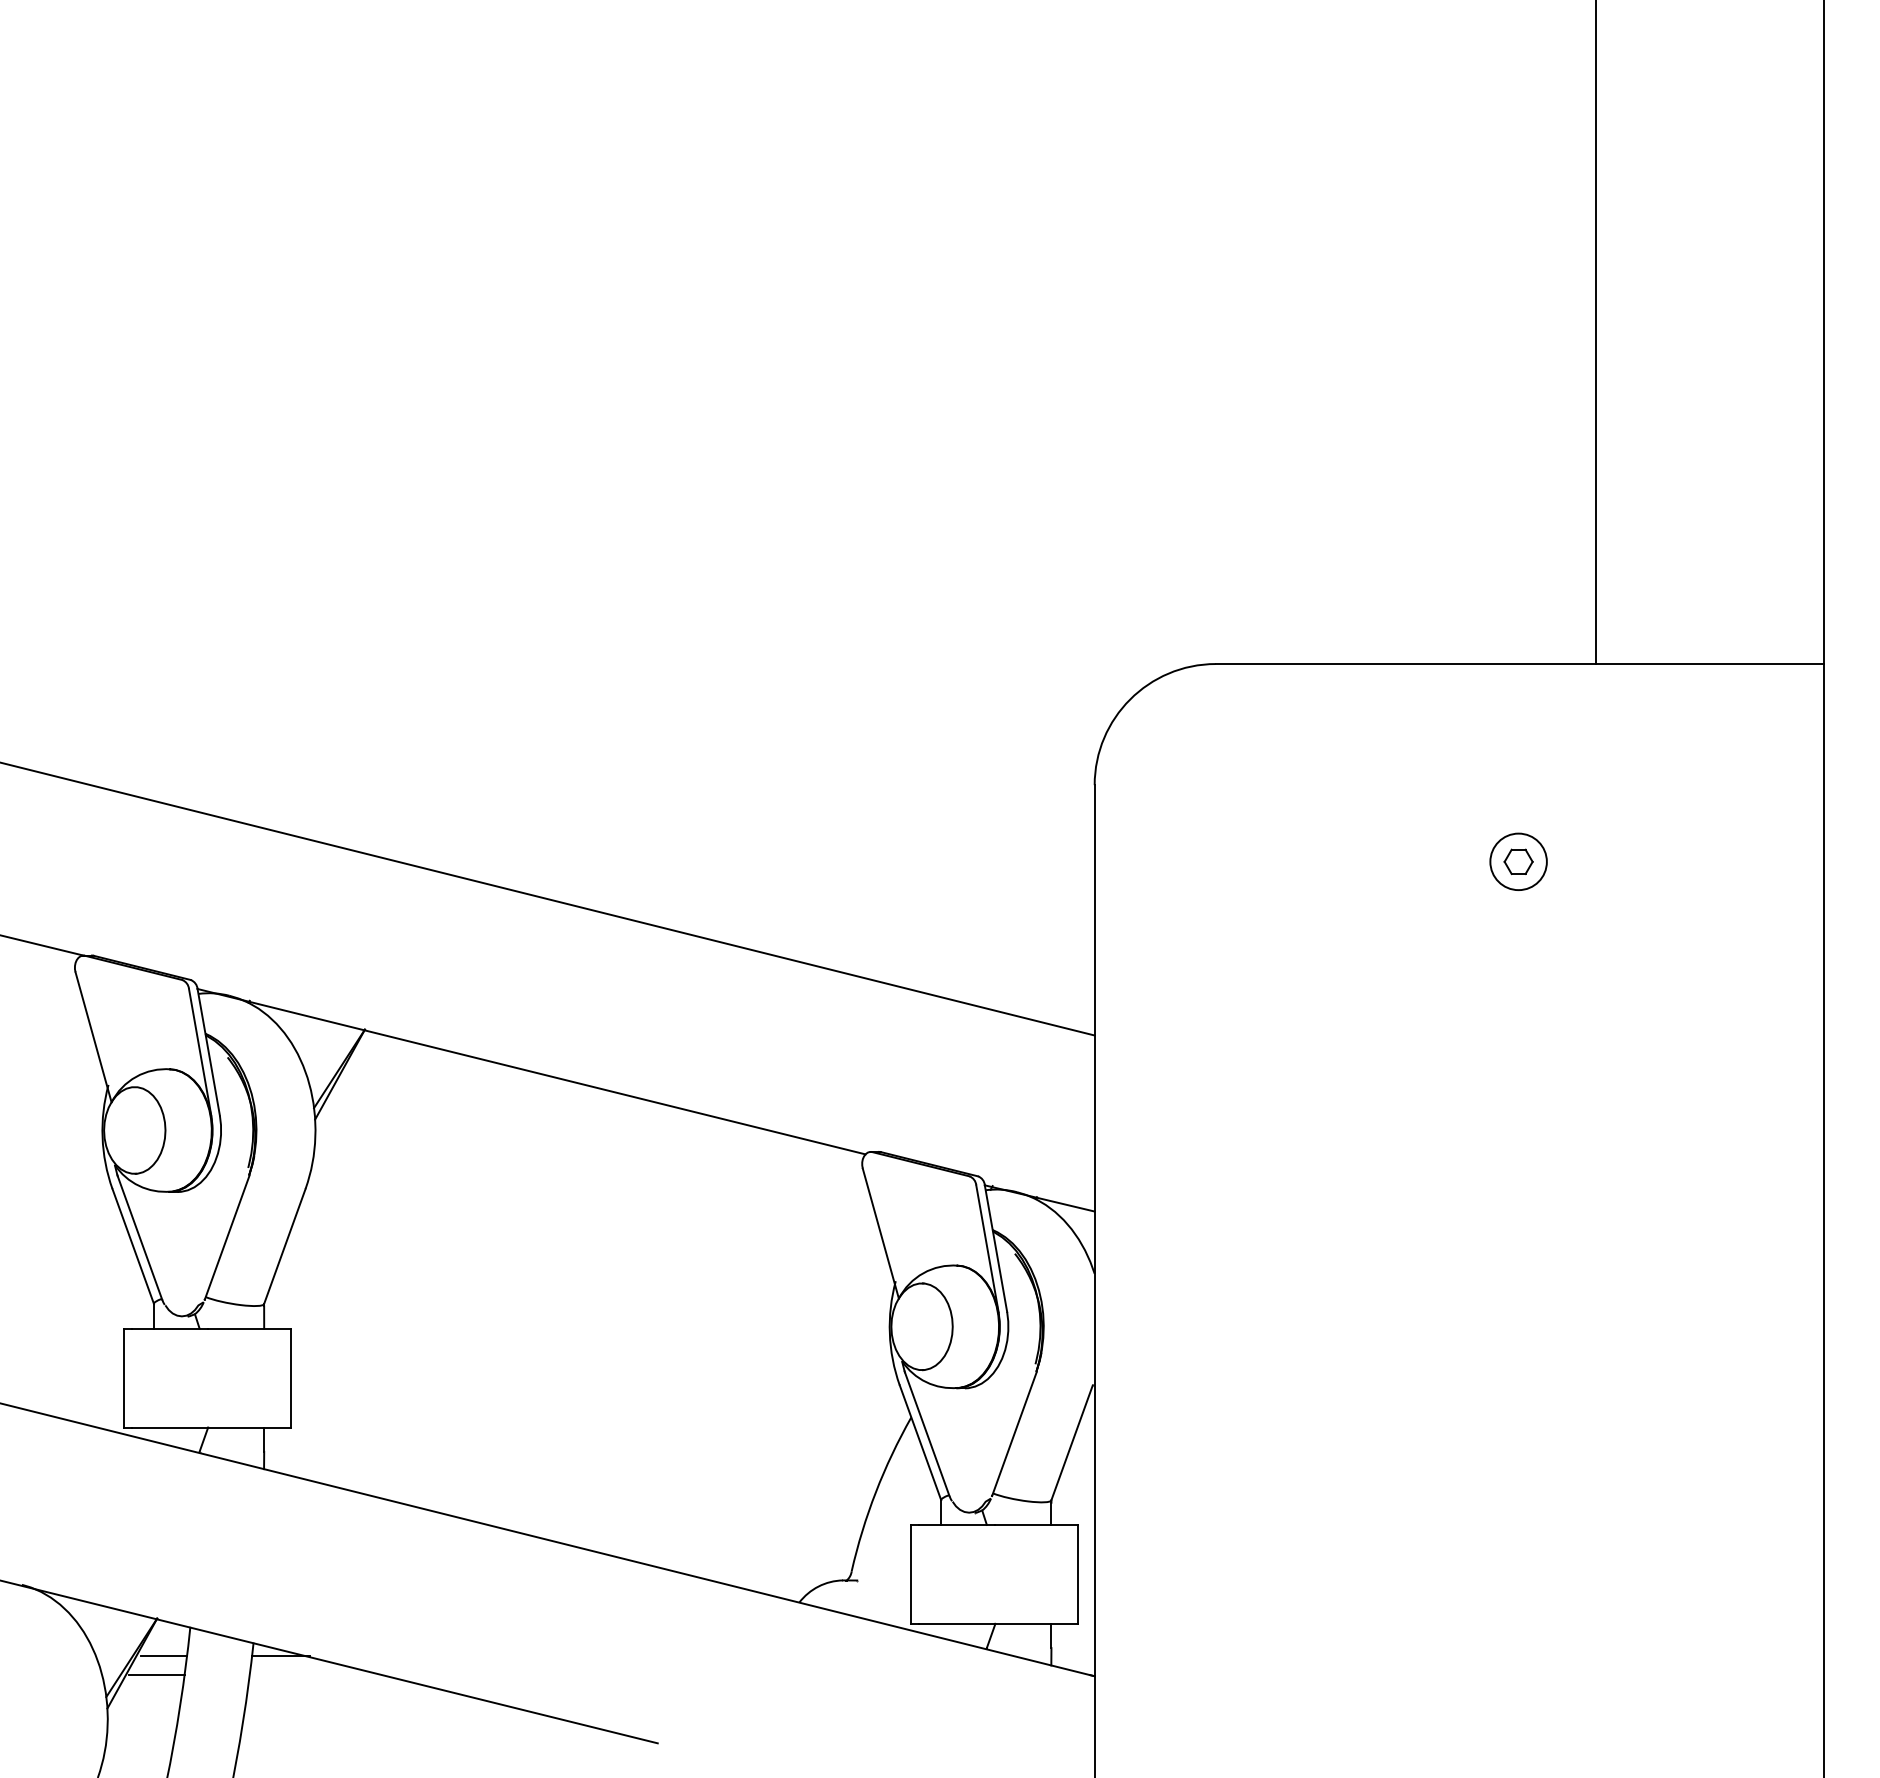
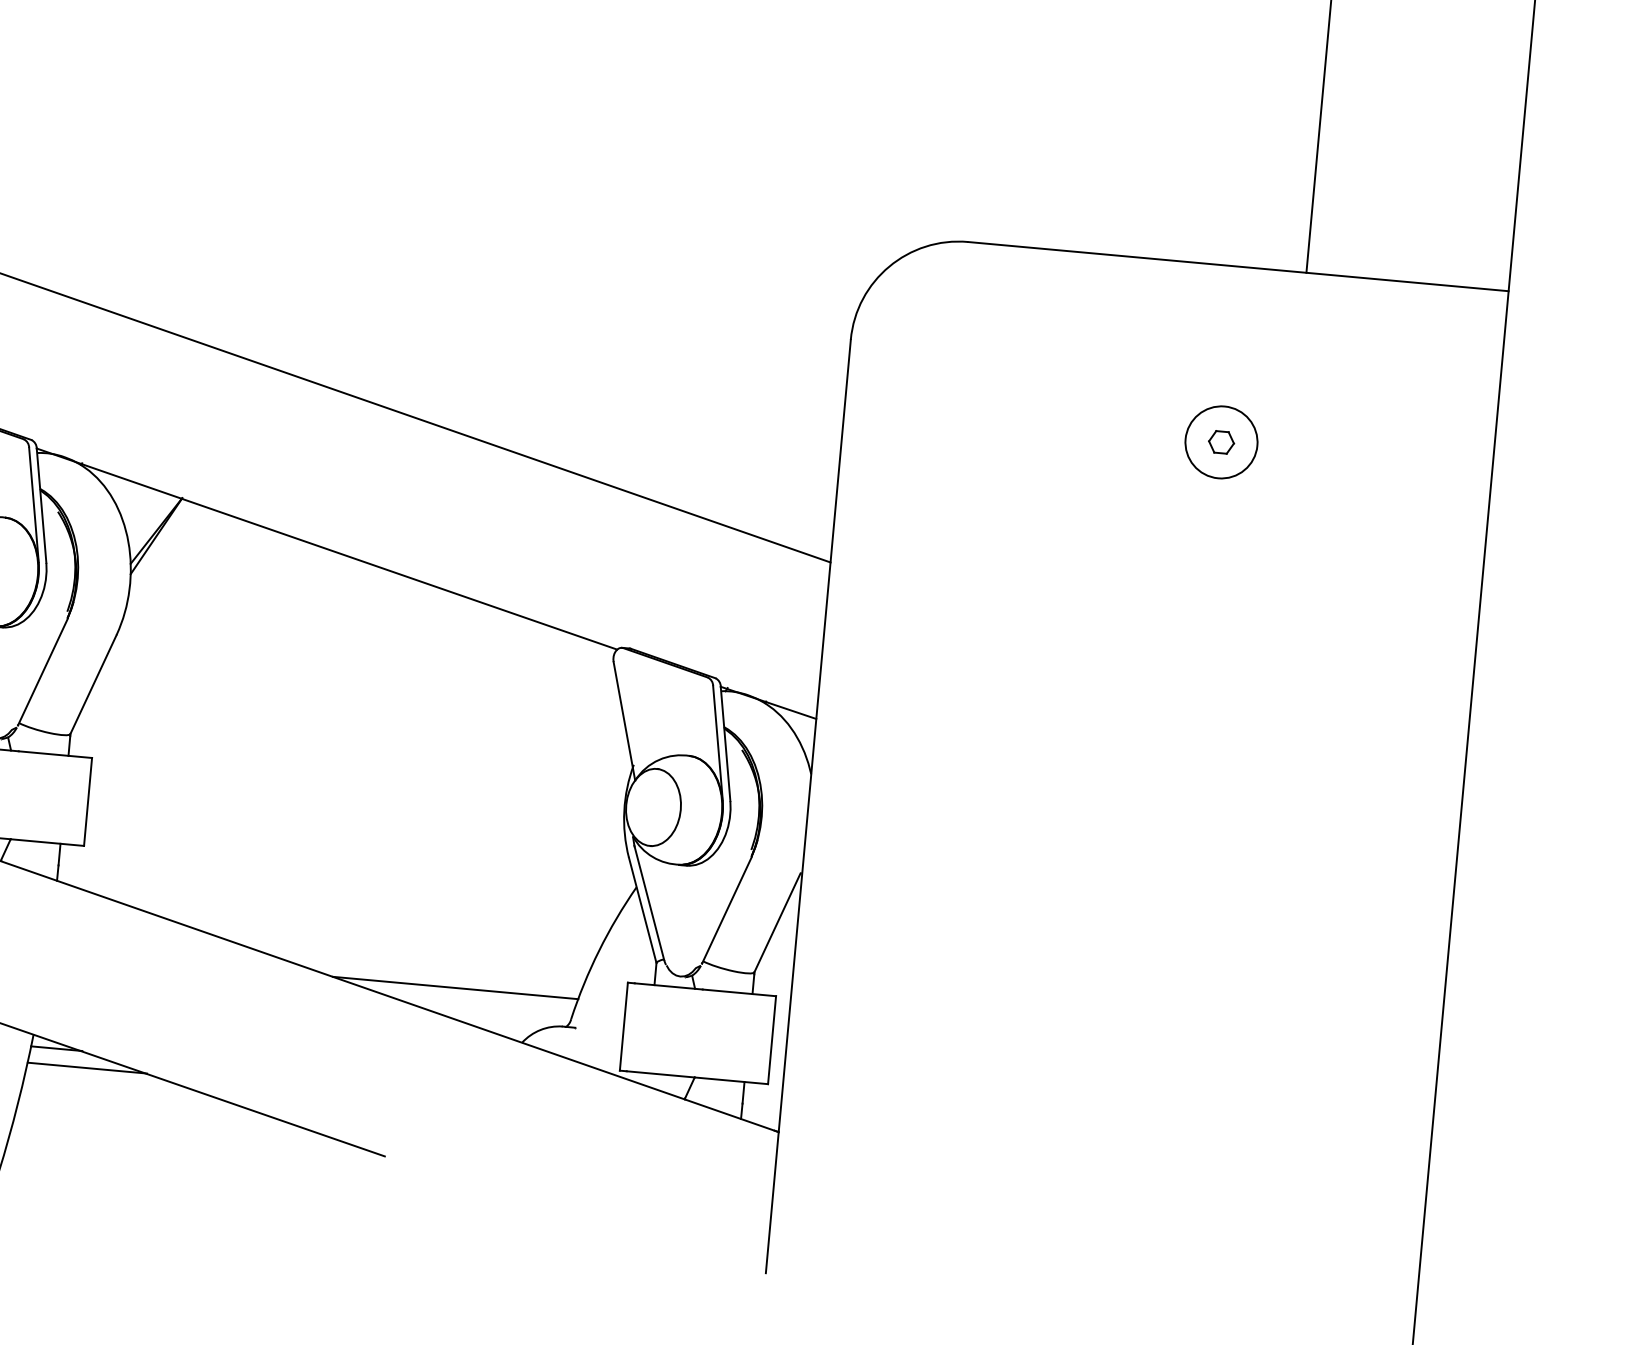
circle: (1518, 861) -> (1221, 442), size x1.43
line: (719, 1548) -> (455, 988), added
line: (316, 1675) -> (86, 1068), added

